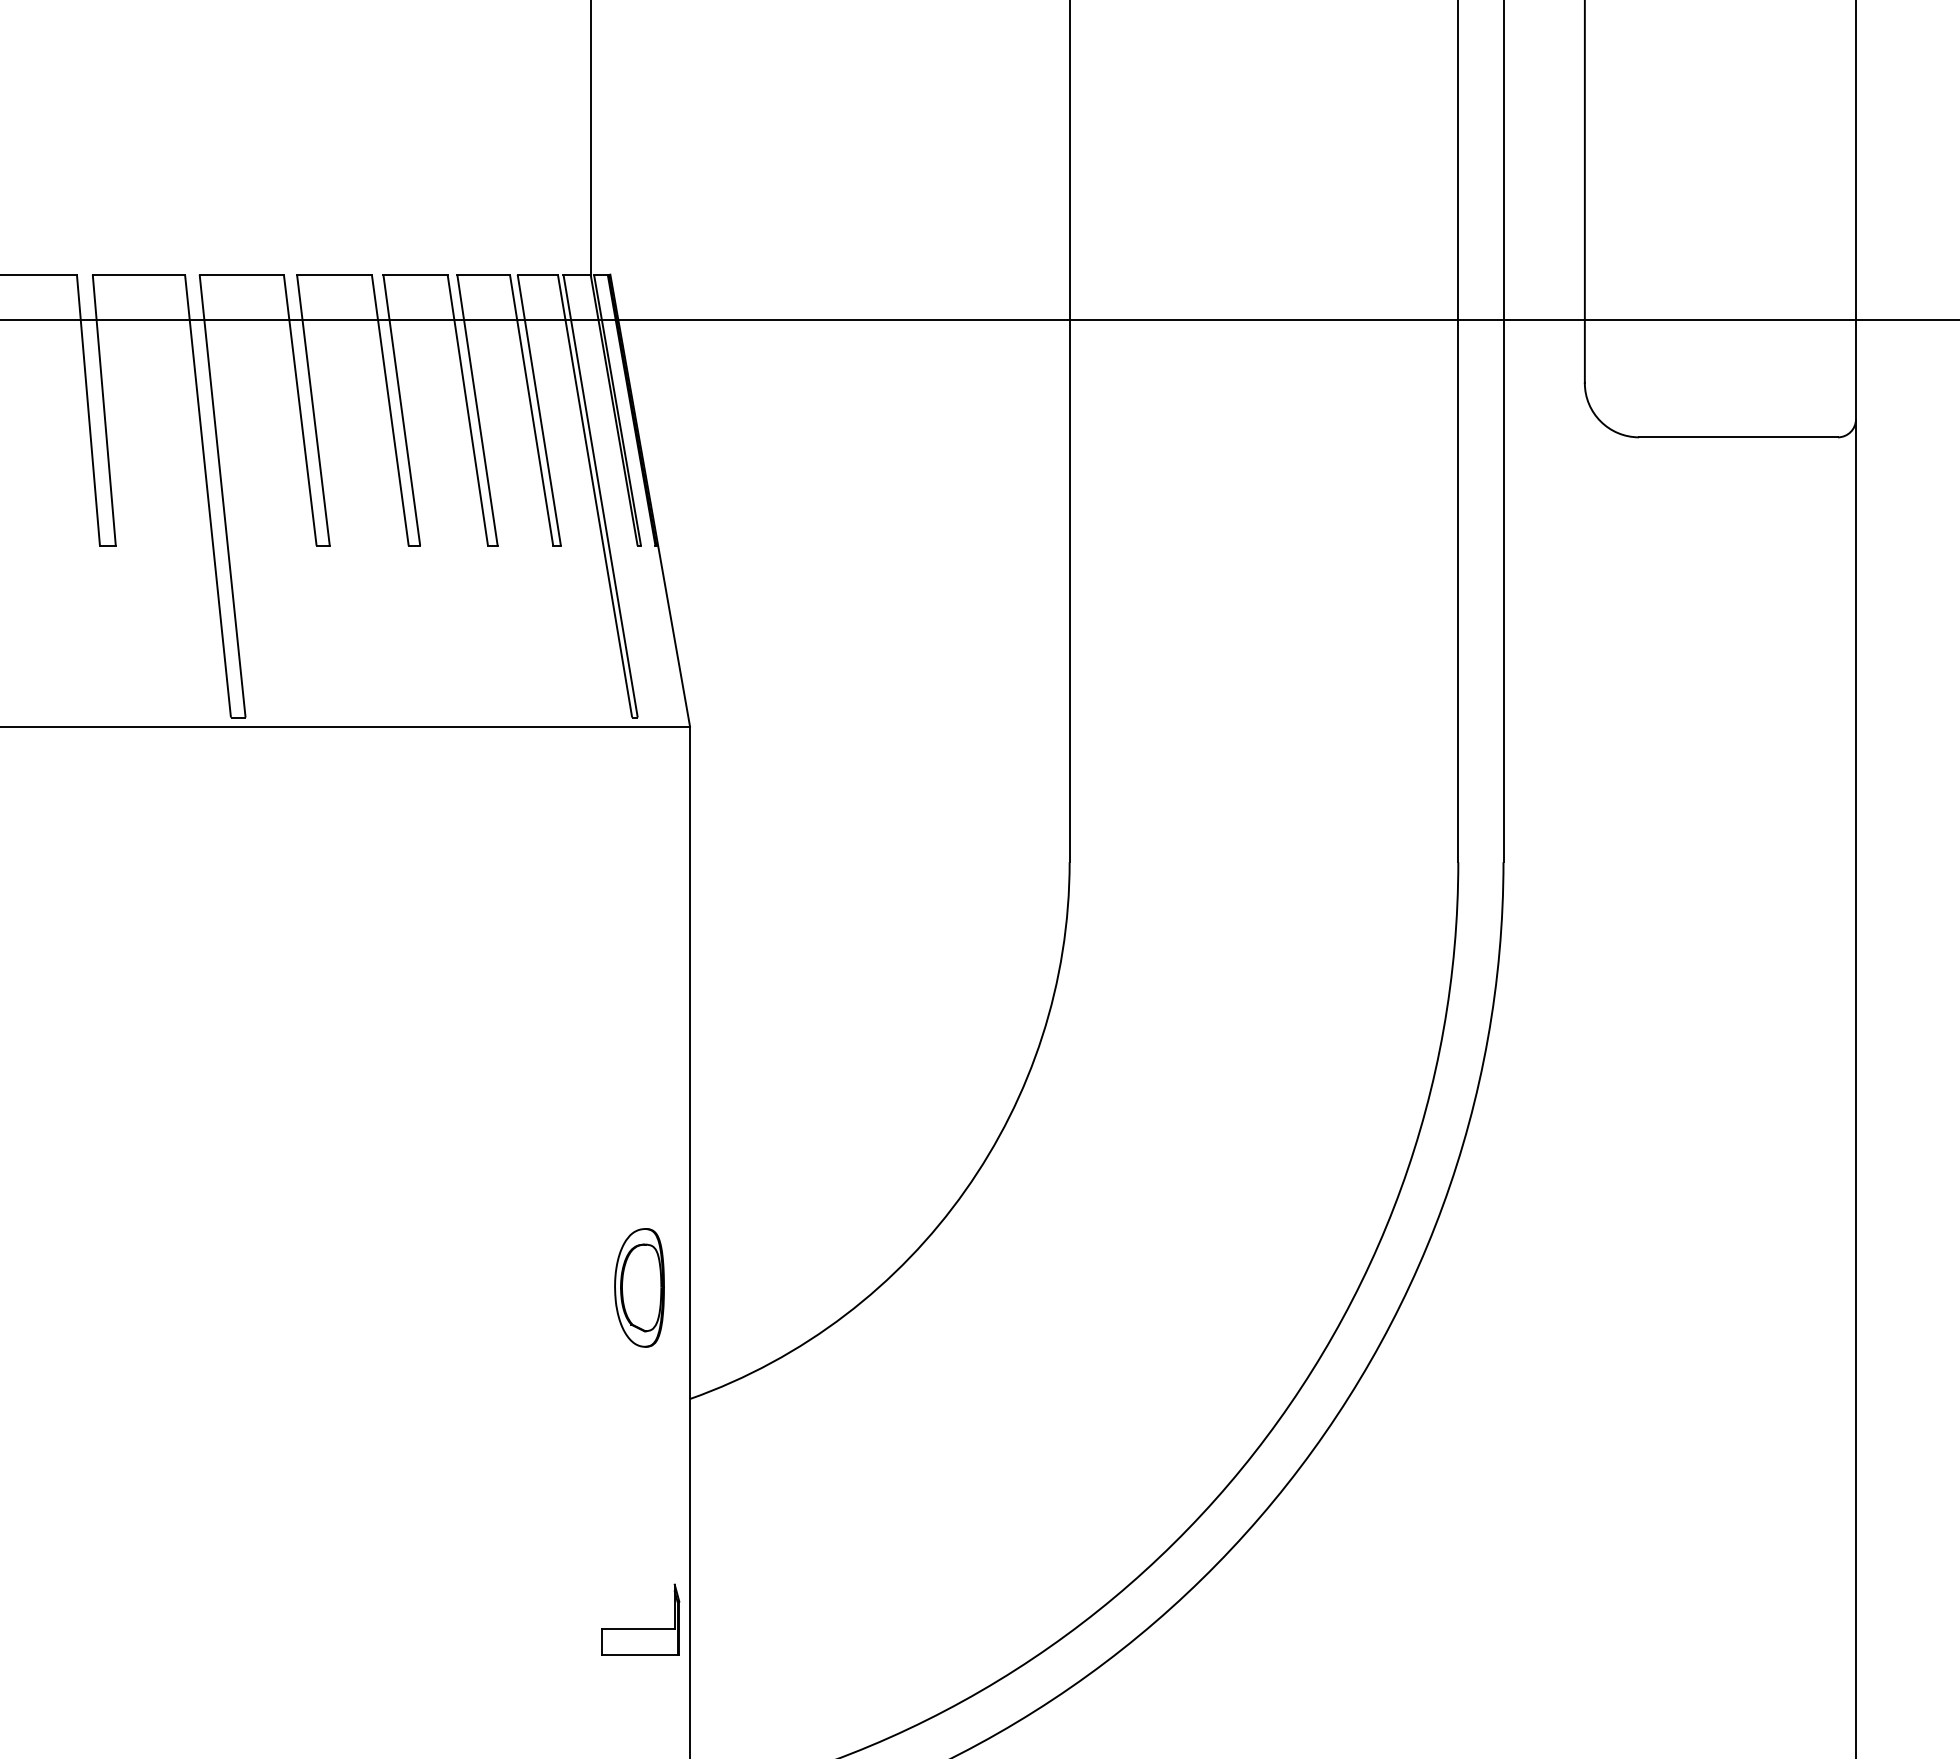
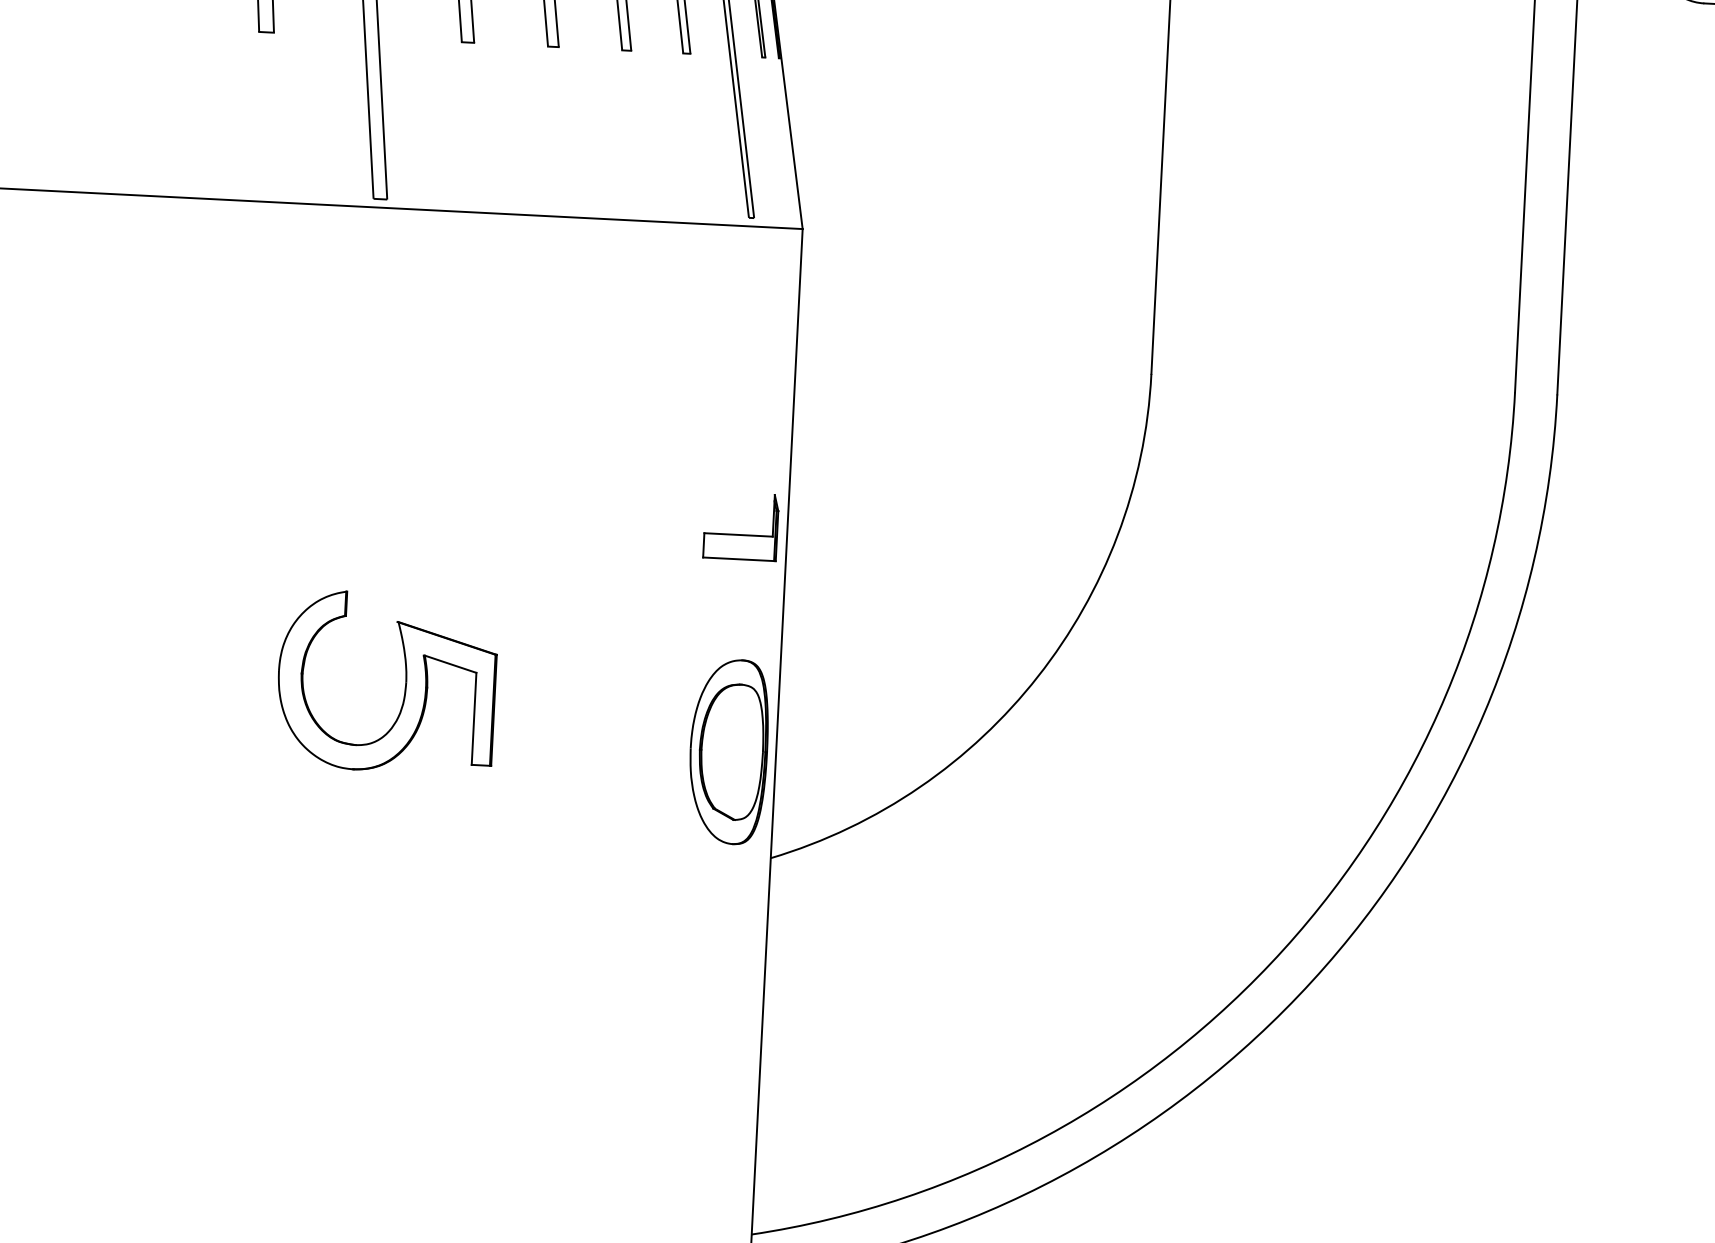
part: (290, 1234) -> (404, 685), added
part: (639, 1287) -> (728, 751), size x1.67
part: (640, 1628) -> (740, 534), moved

